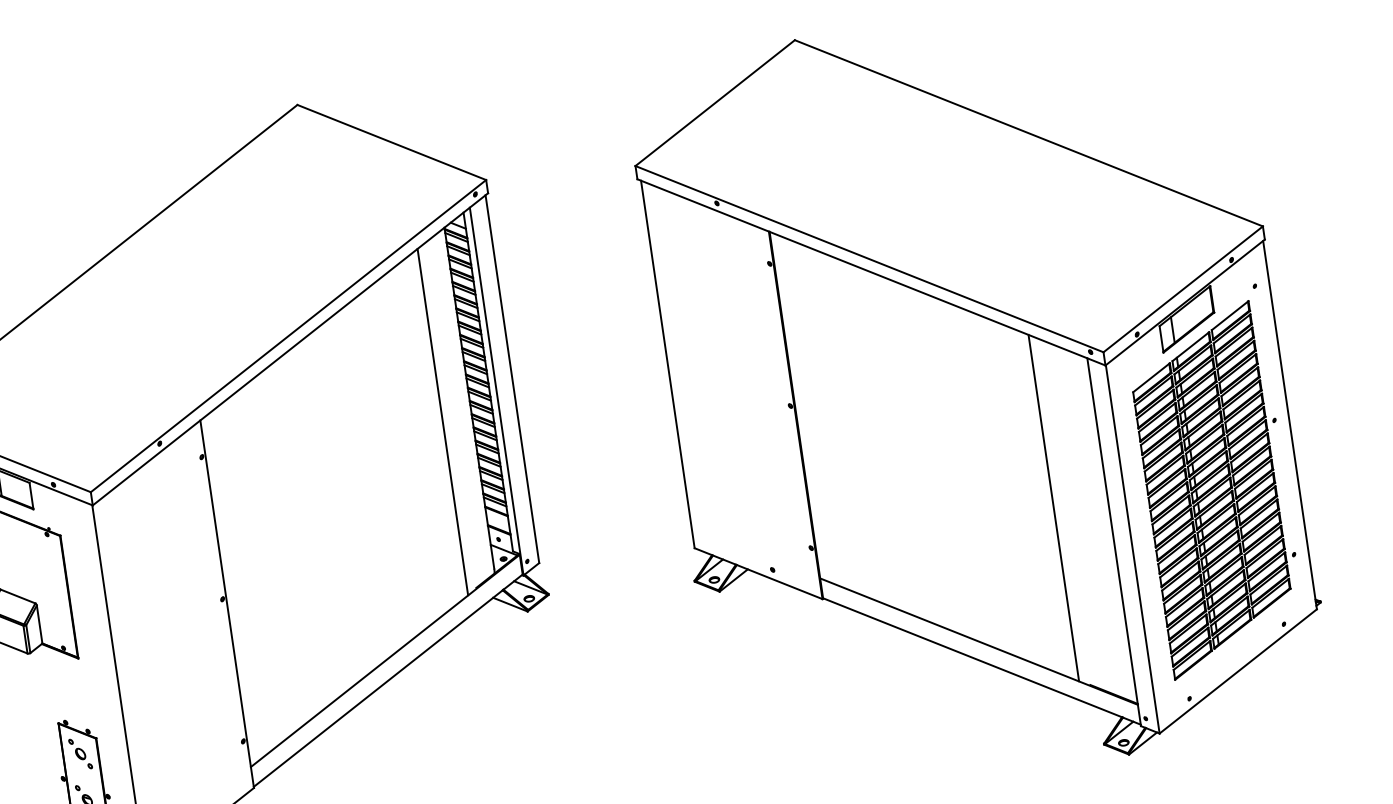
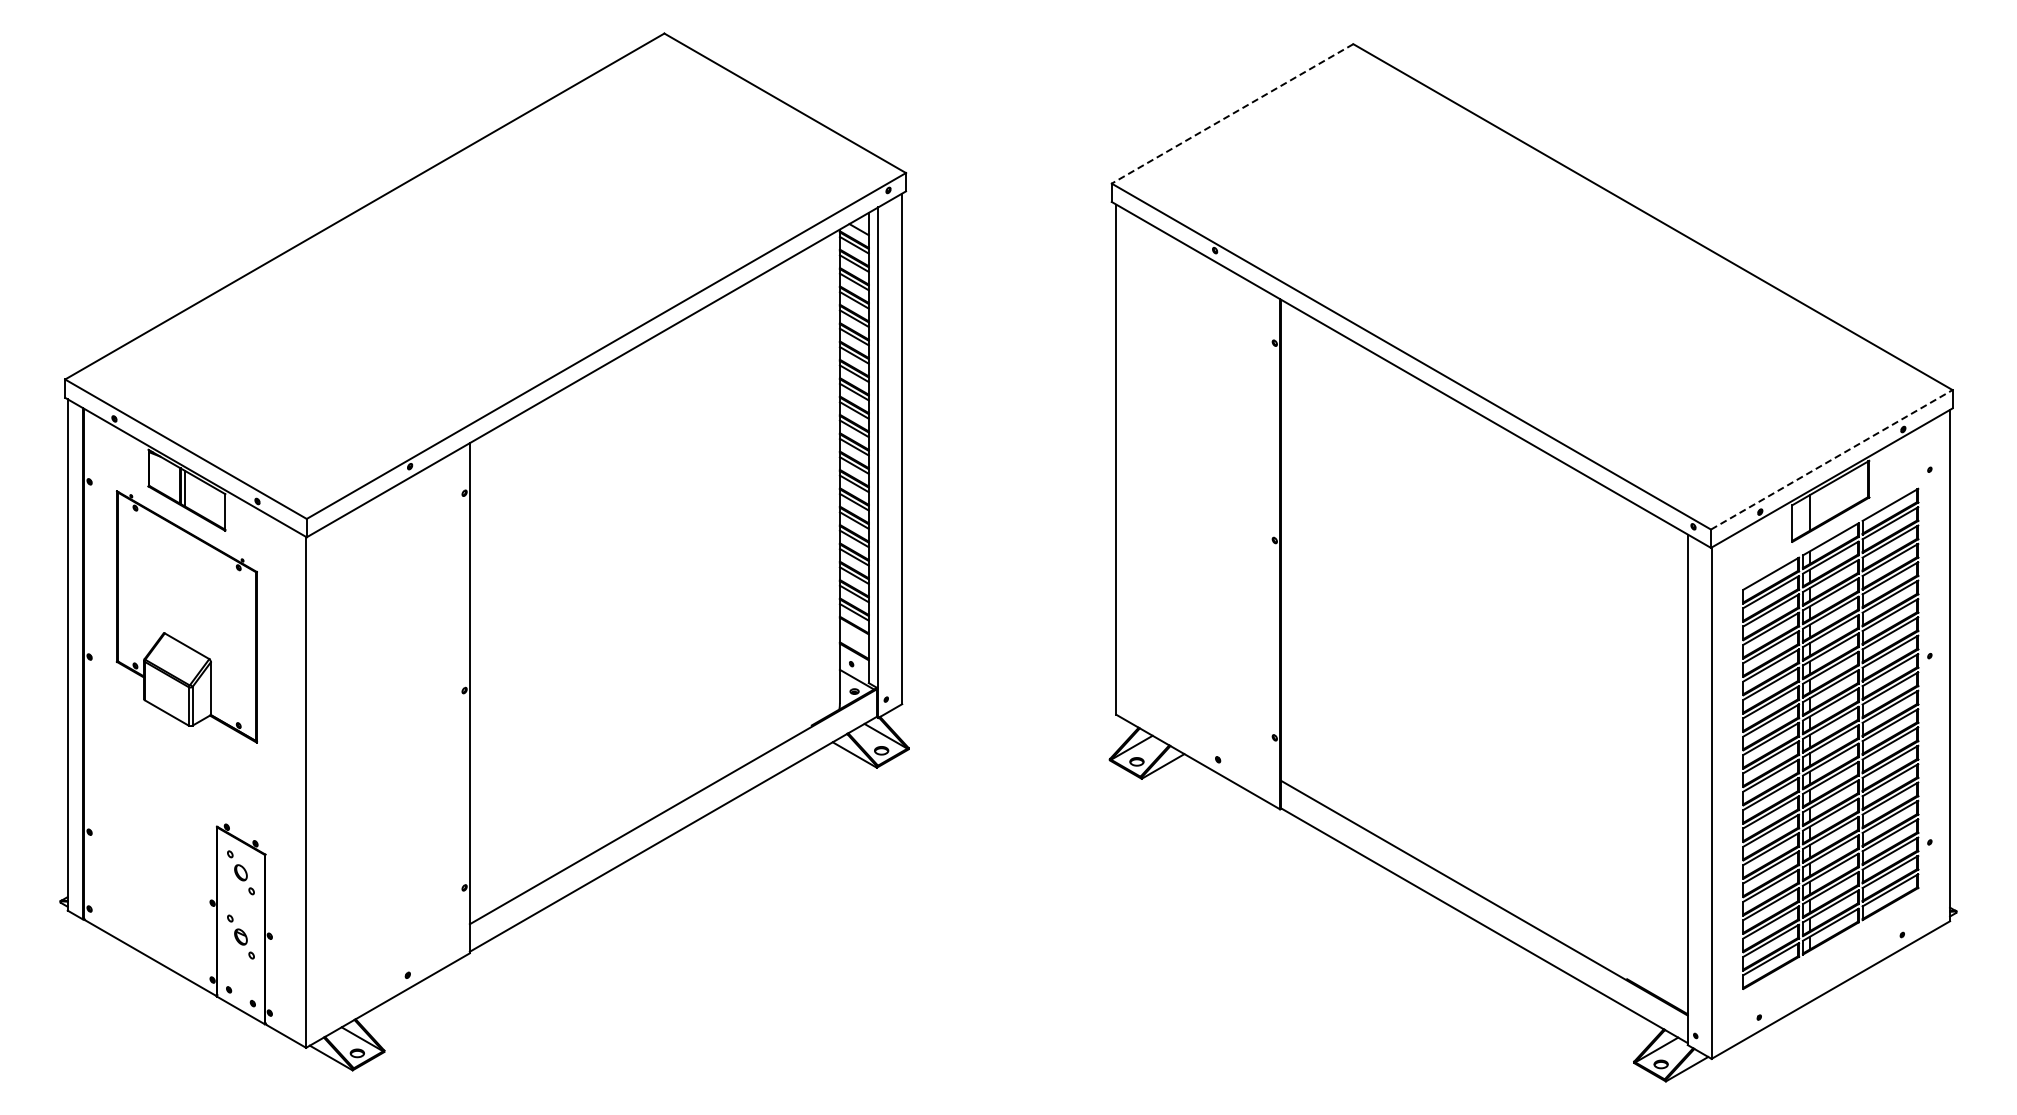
line: (715, 103) -> (1232, 114), solid -> dashed
line: (1183, 289) -> (1832, 459), solid -> dashed
line: (443, 422) -> (799, 493), removed
line: (1053, 508) -> (1612, 731), removed

